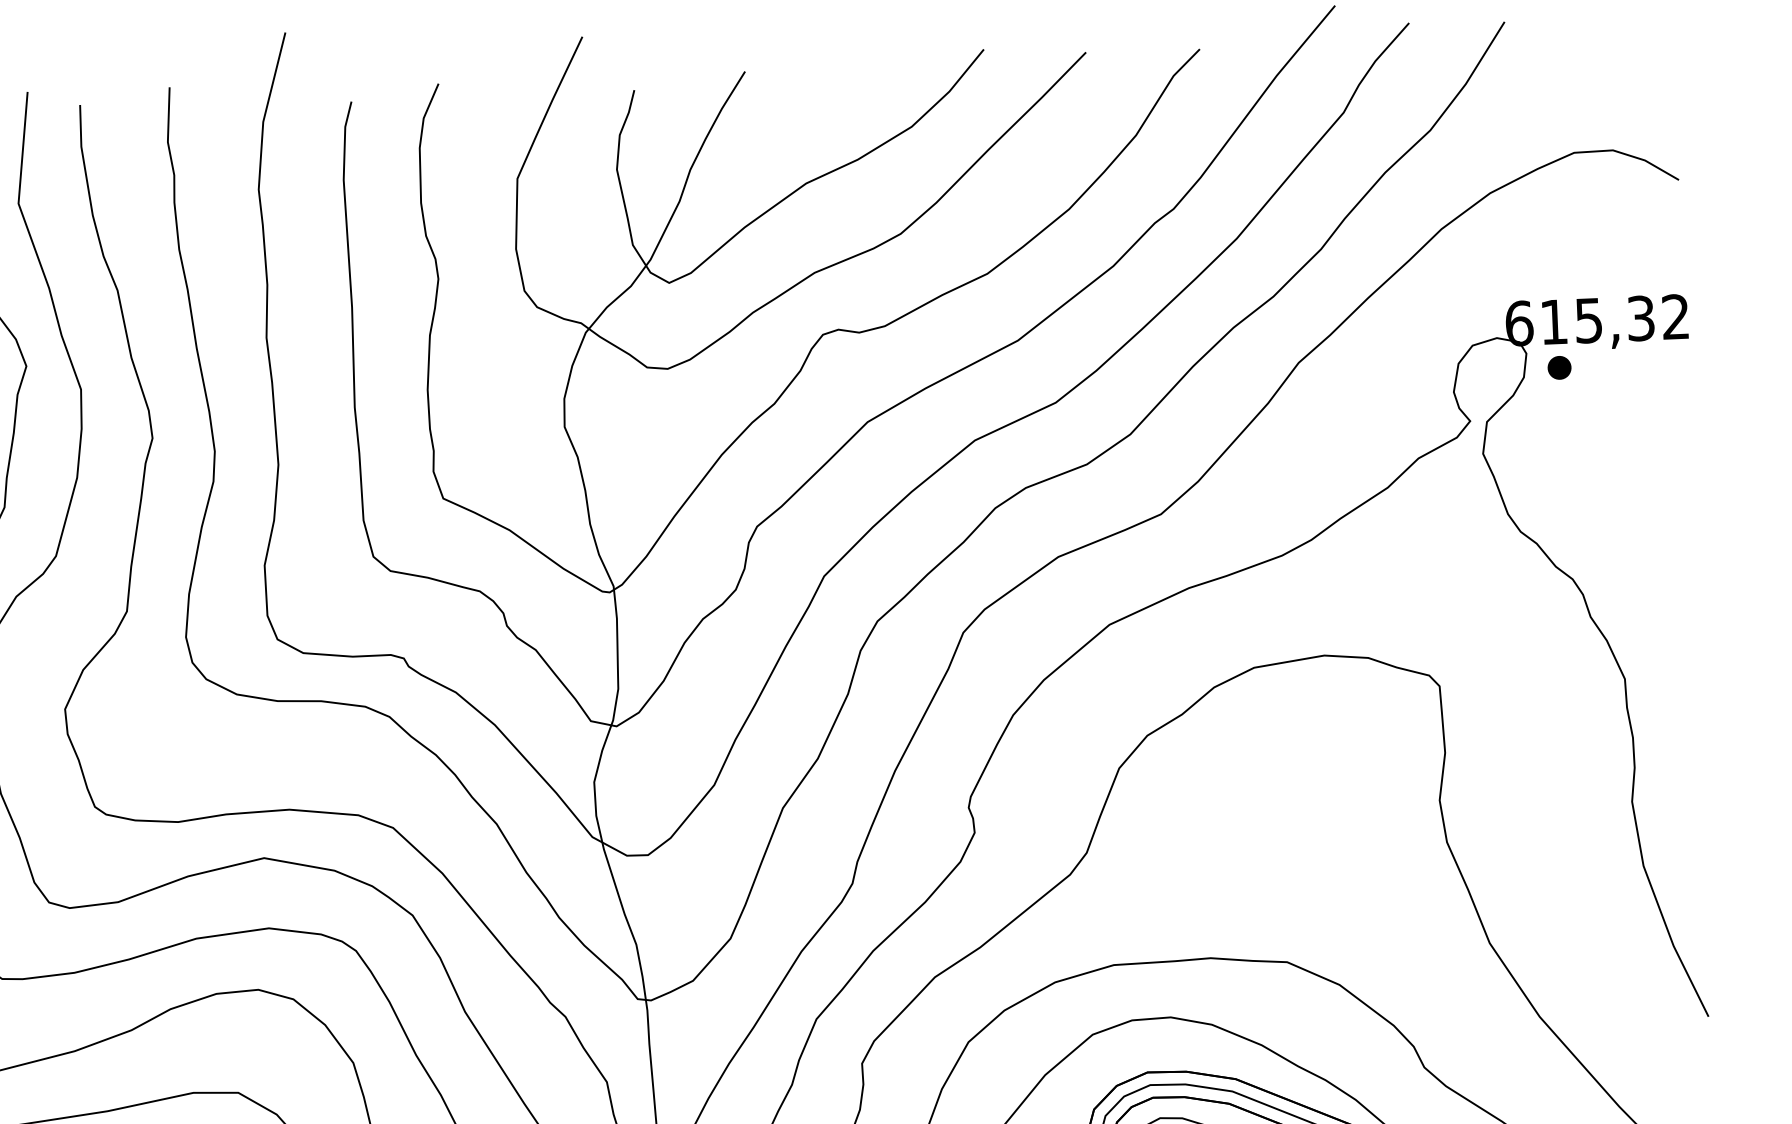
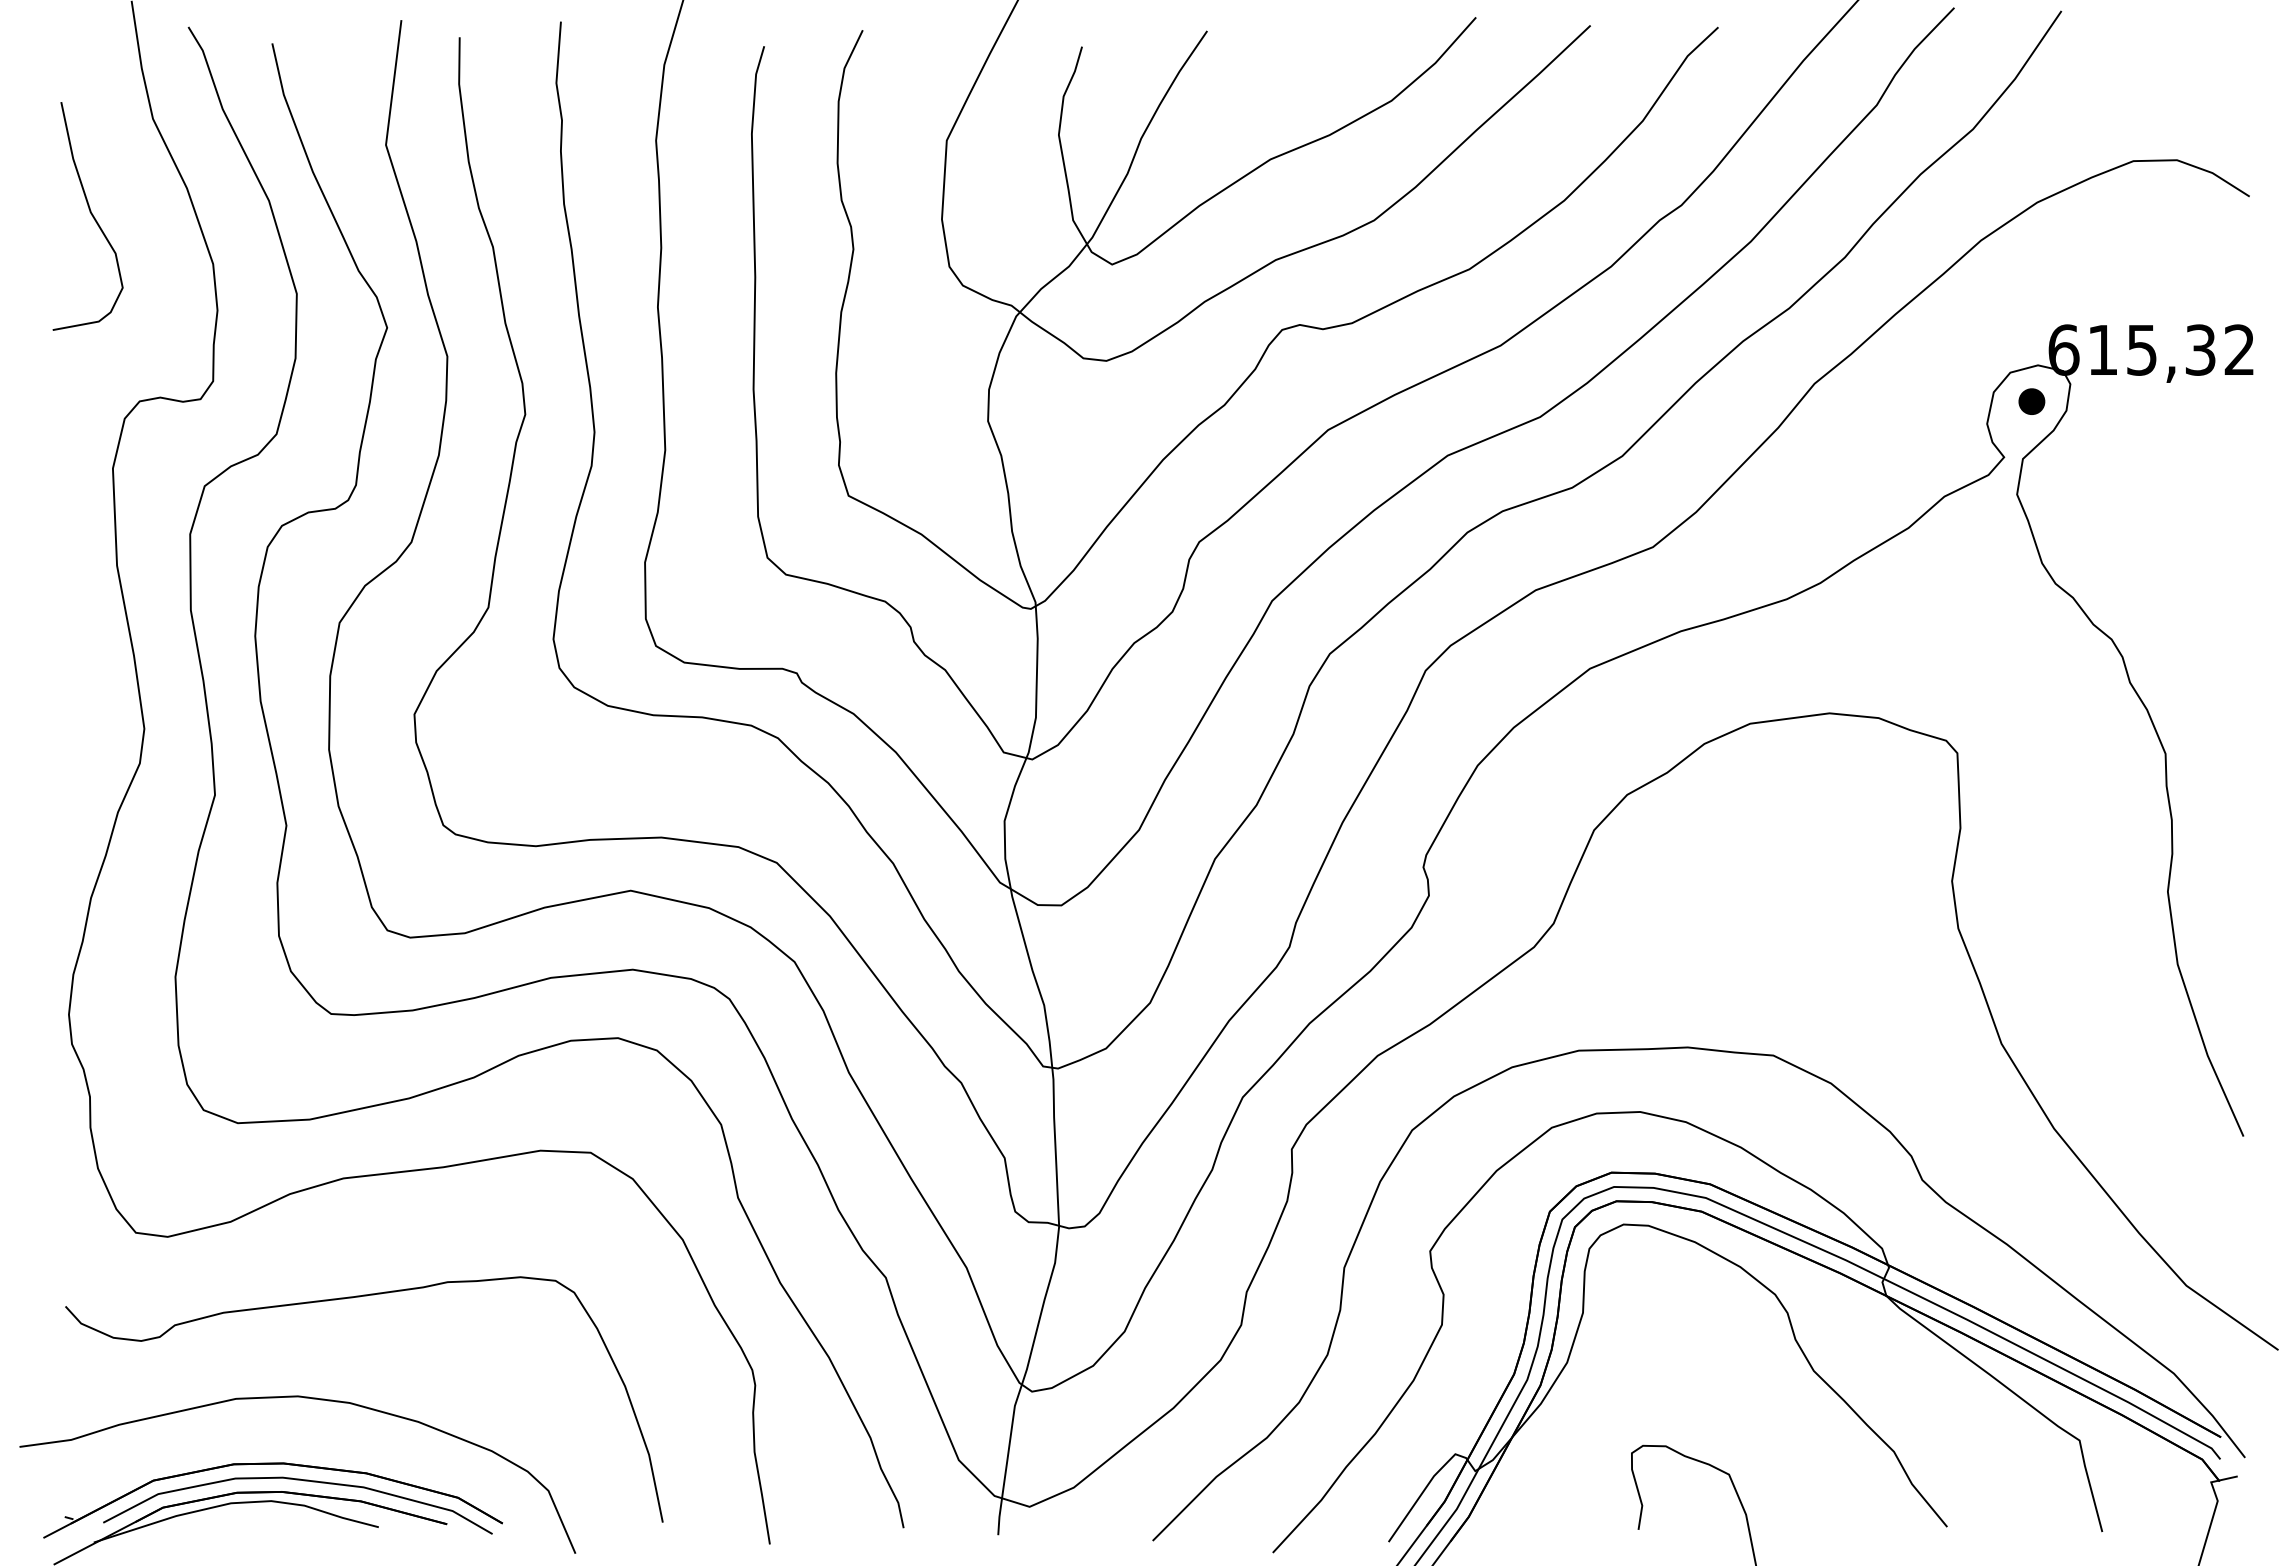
part: (1559, 367) -> (2031, 401), moved

